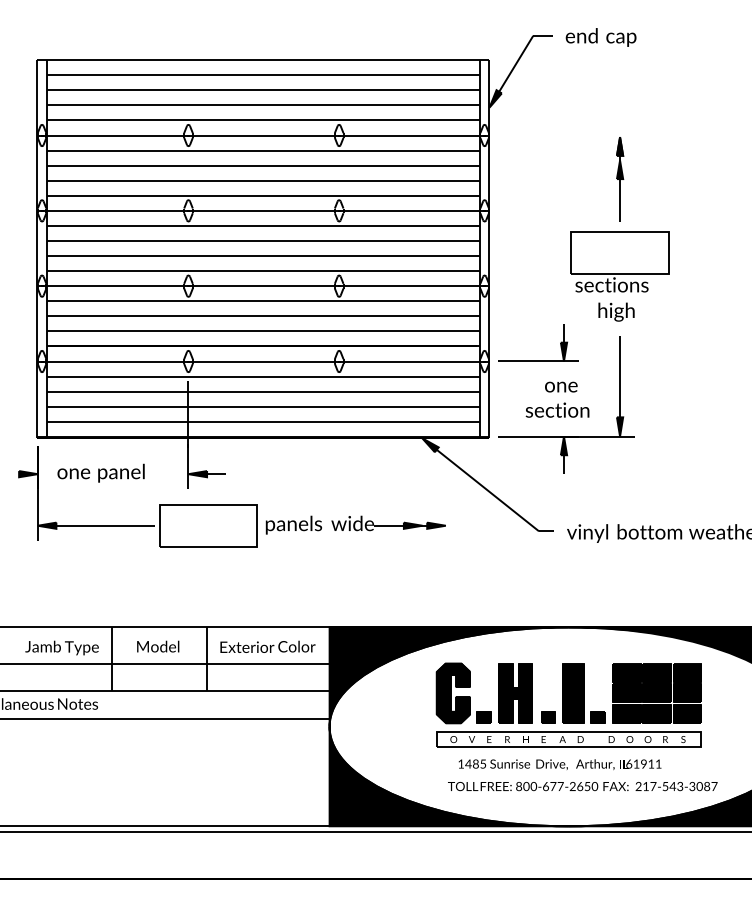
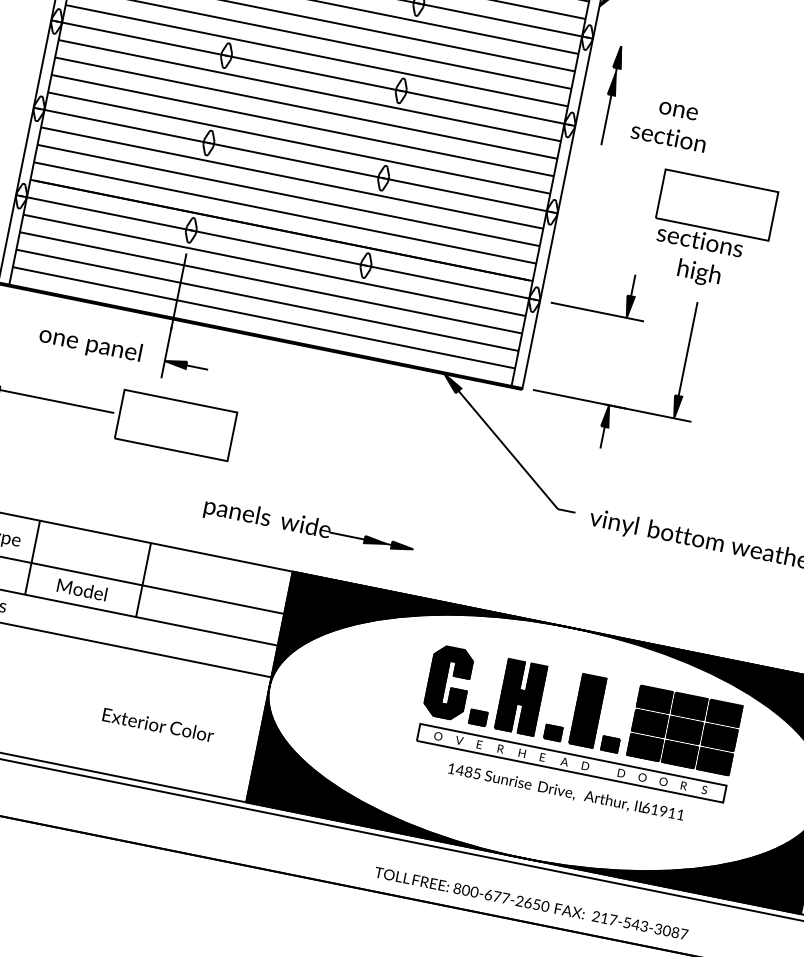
part: (620, 179) -> (611, 95), moved
text: (557, 399) -> (671, 124), moved
text: (100, 472) -> (89, 343), moved
part: (355, 524) -> (308, 526), moved
text: (158, 646) -> (82, 589), moved
text: (267, 646) -> (158, 724), moved
part: (568, 704) -> (579, 722), moved
text: (559, 764) -> (565, 792), moved
text: (582, 786) -> (531, 903), moved

